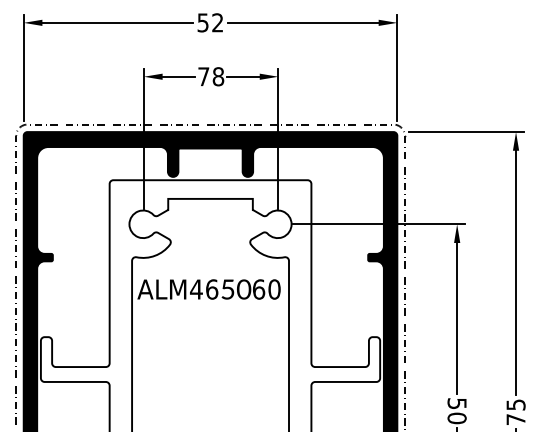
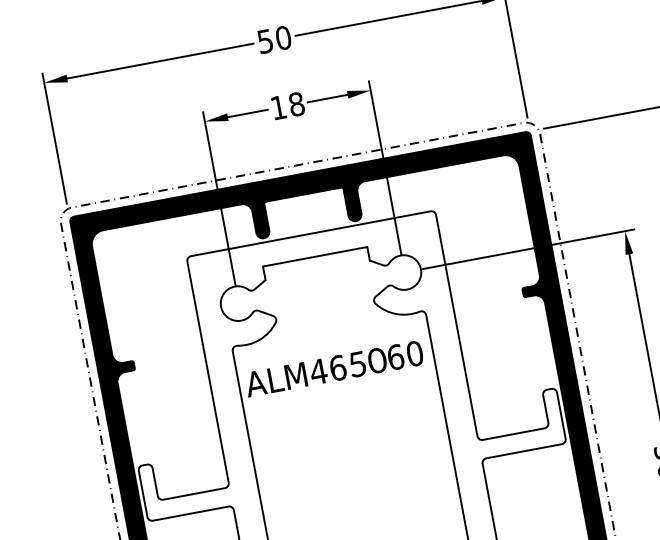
text: (217, 22) -> (283, 37), 52 -> 50
text: (203, 76) -> (278, 107), 78 -> 18

